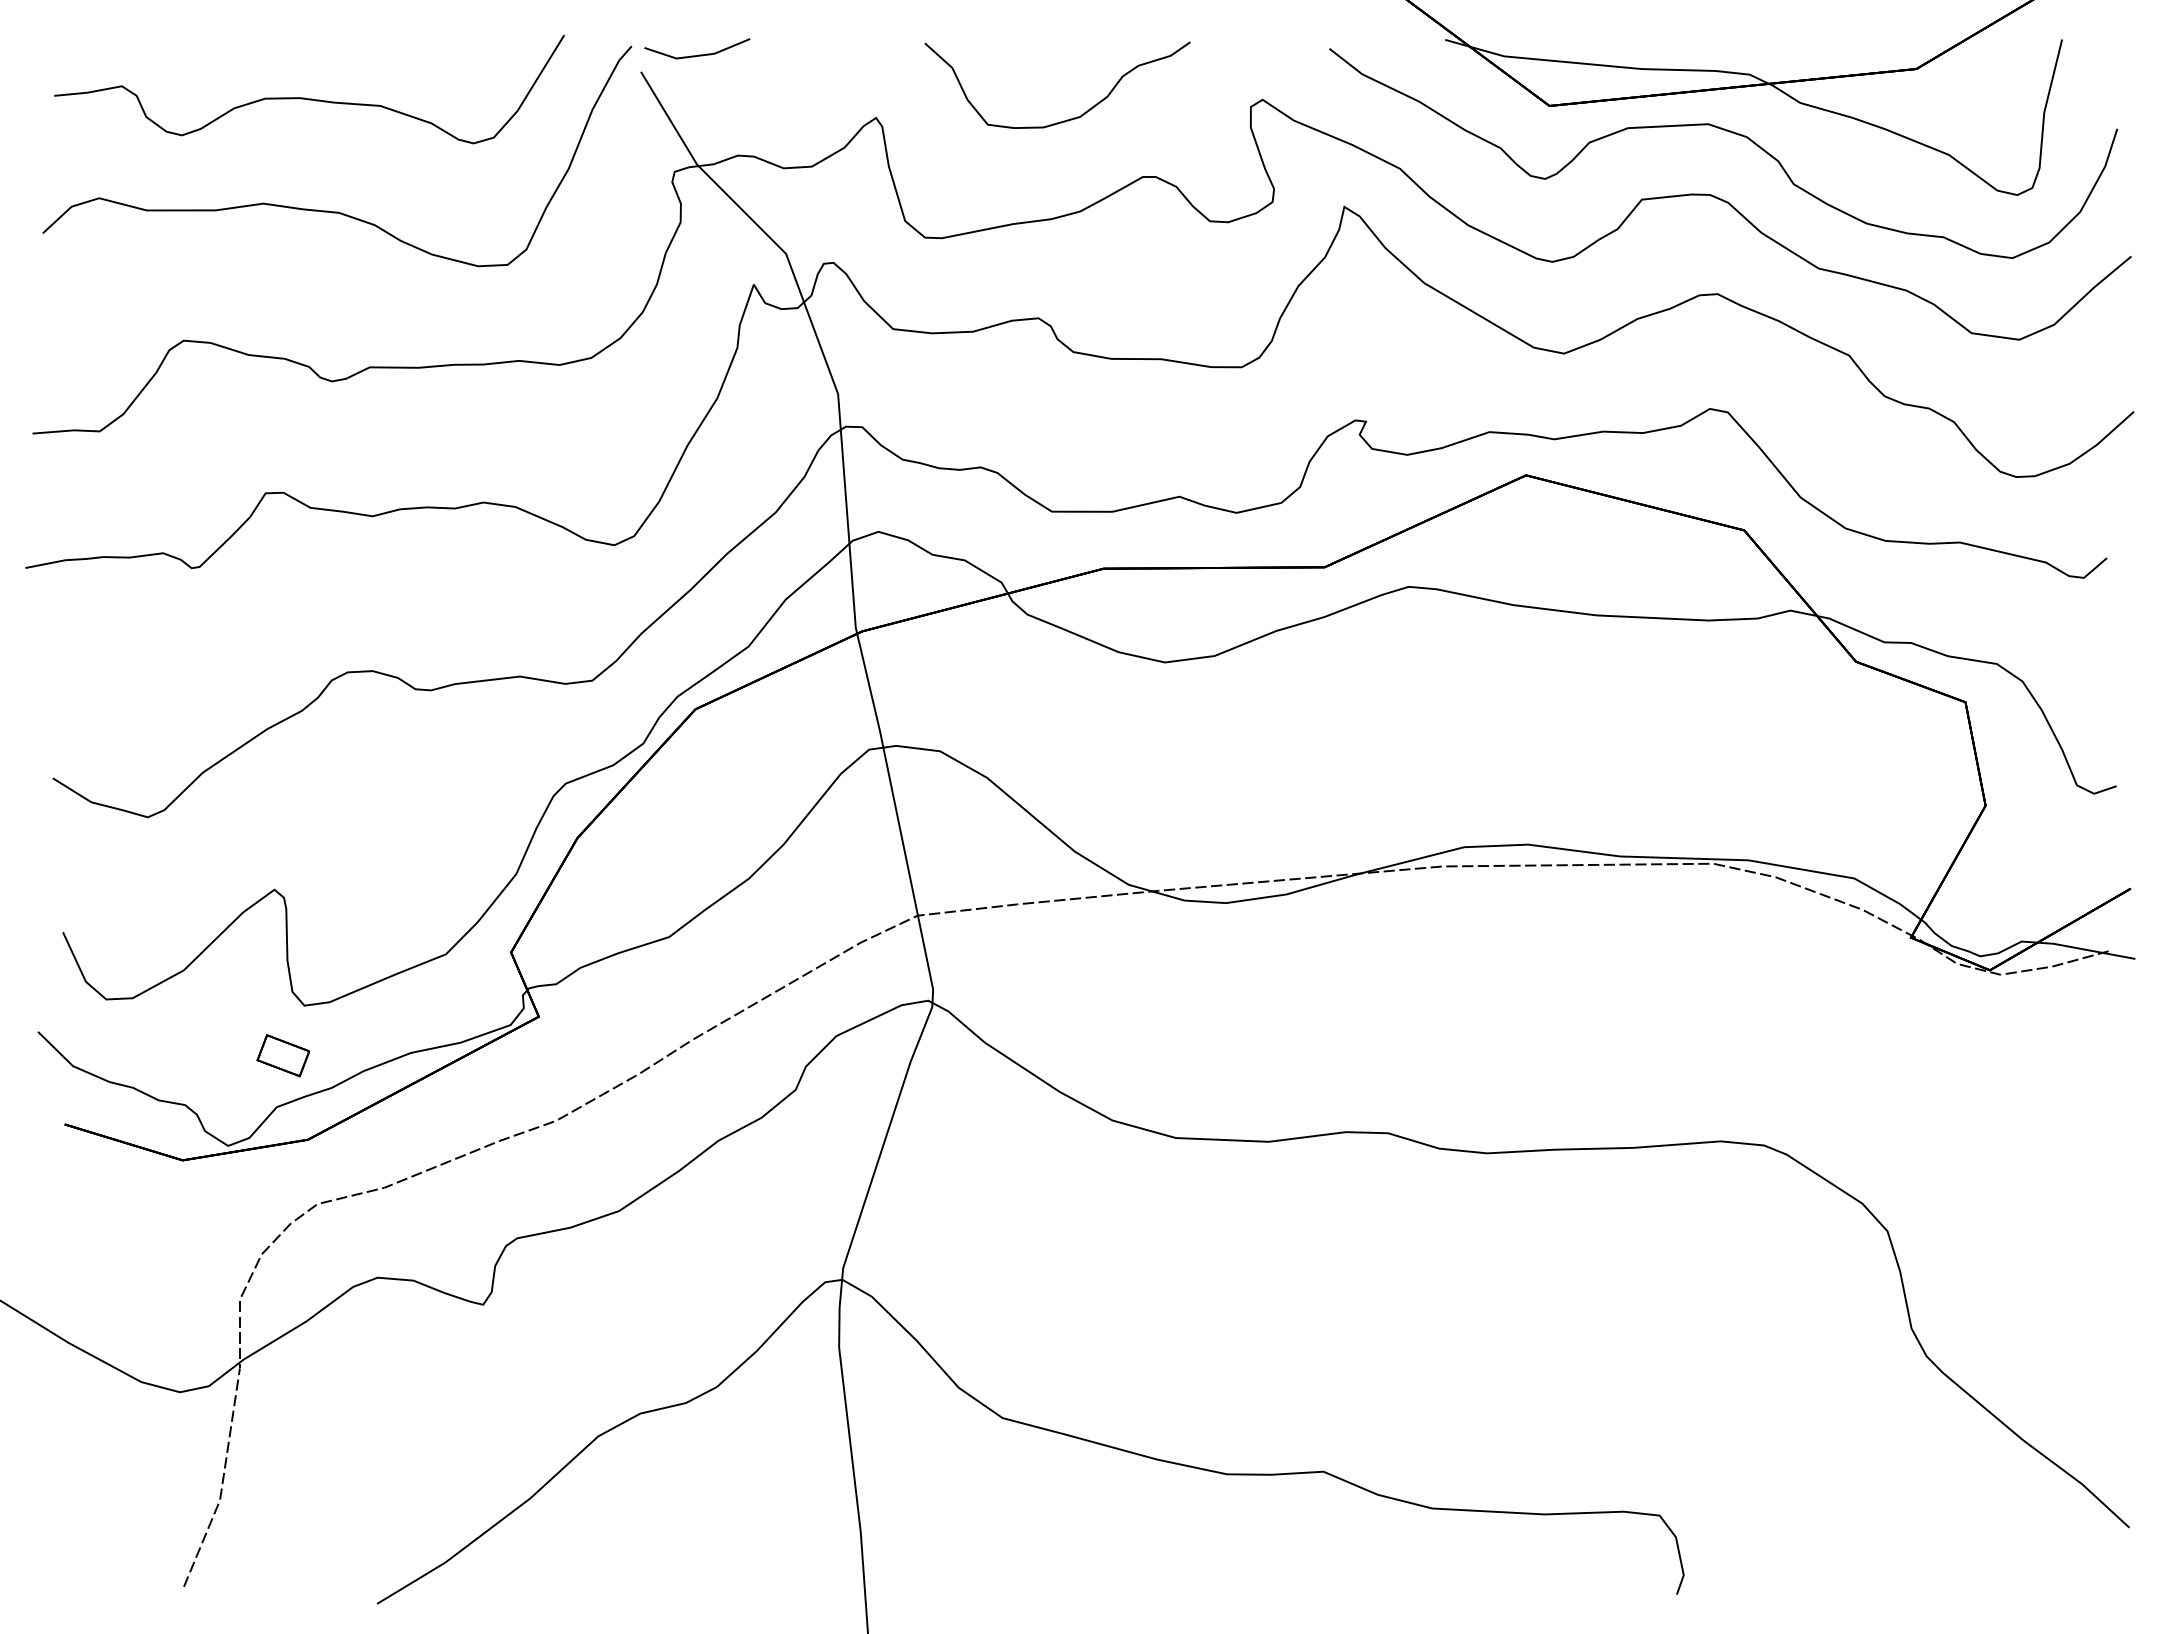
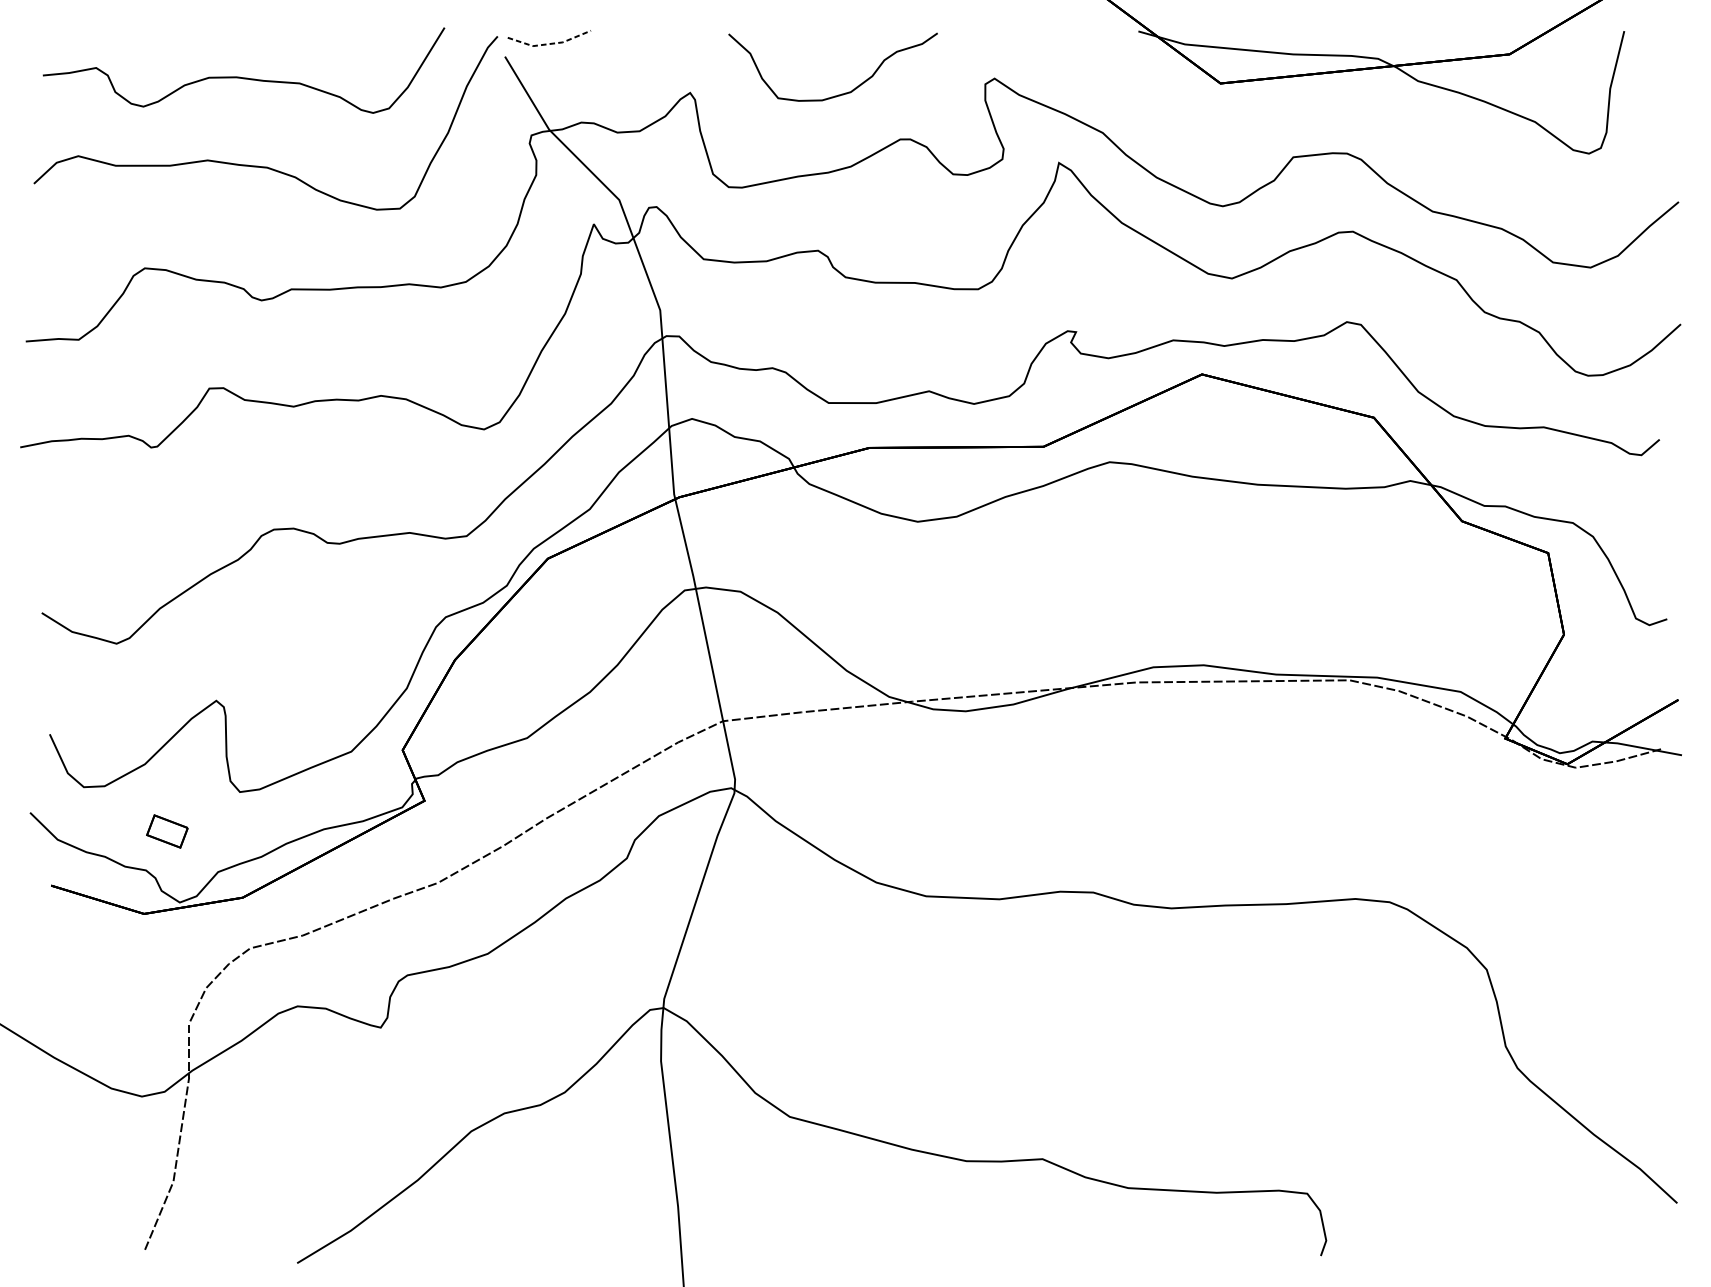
line: (697, 55) -> (549, 43), solid -> dashed
curve: (1729, 132) -> (1362, 104), removed
part: (282, 1055) -> (166, 831), moved

